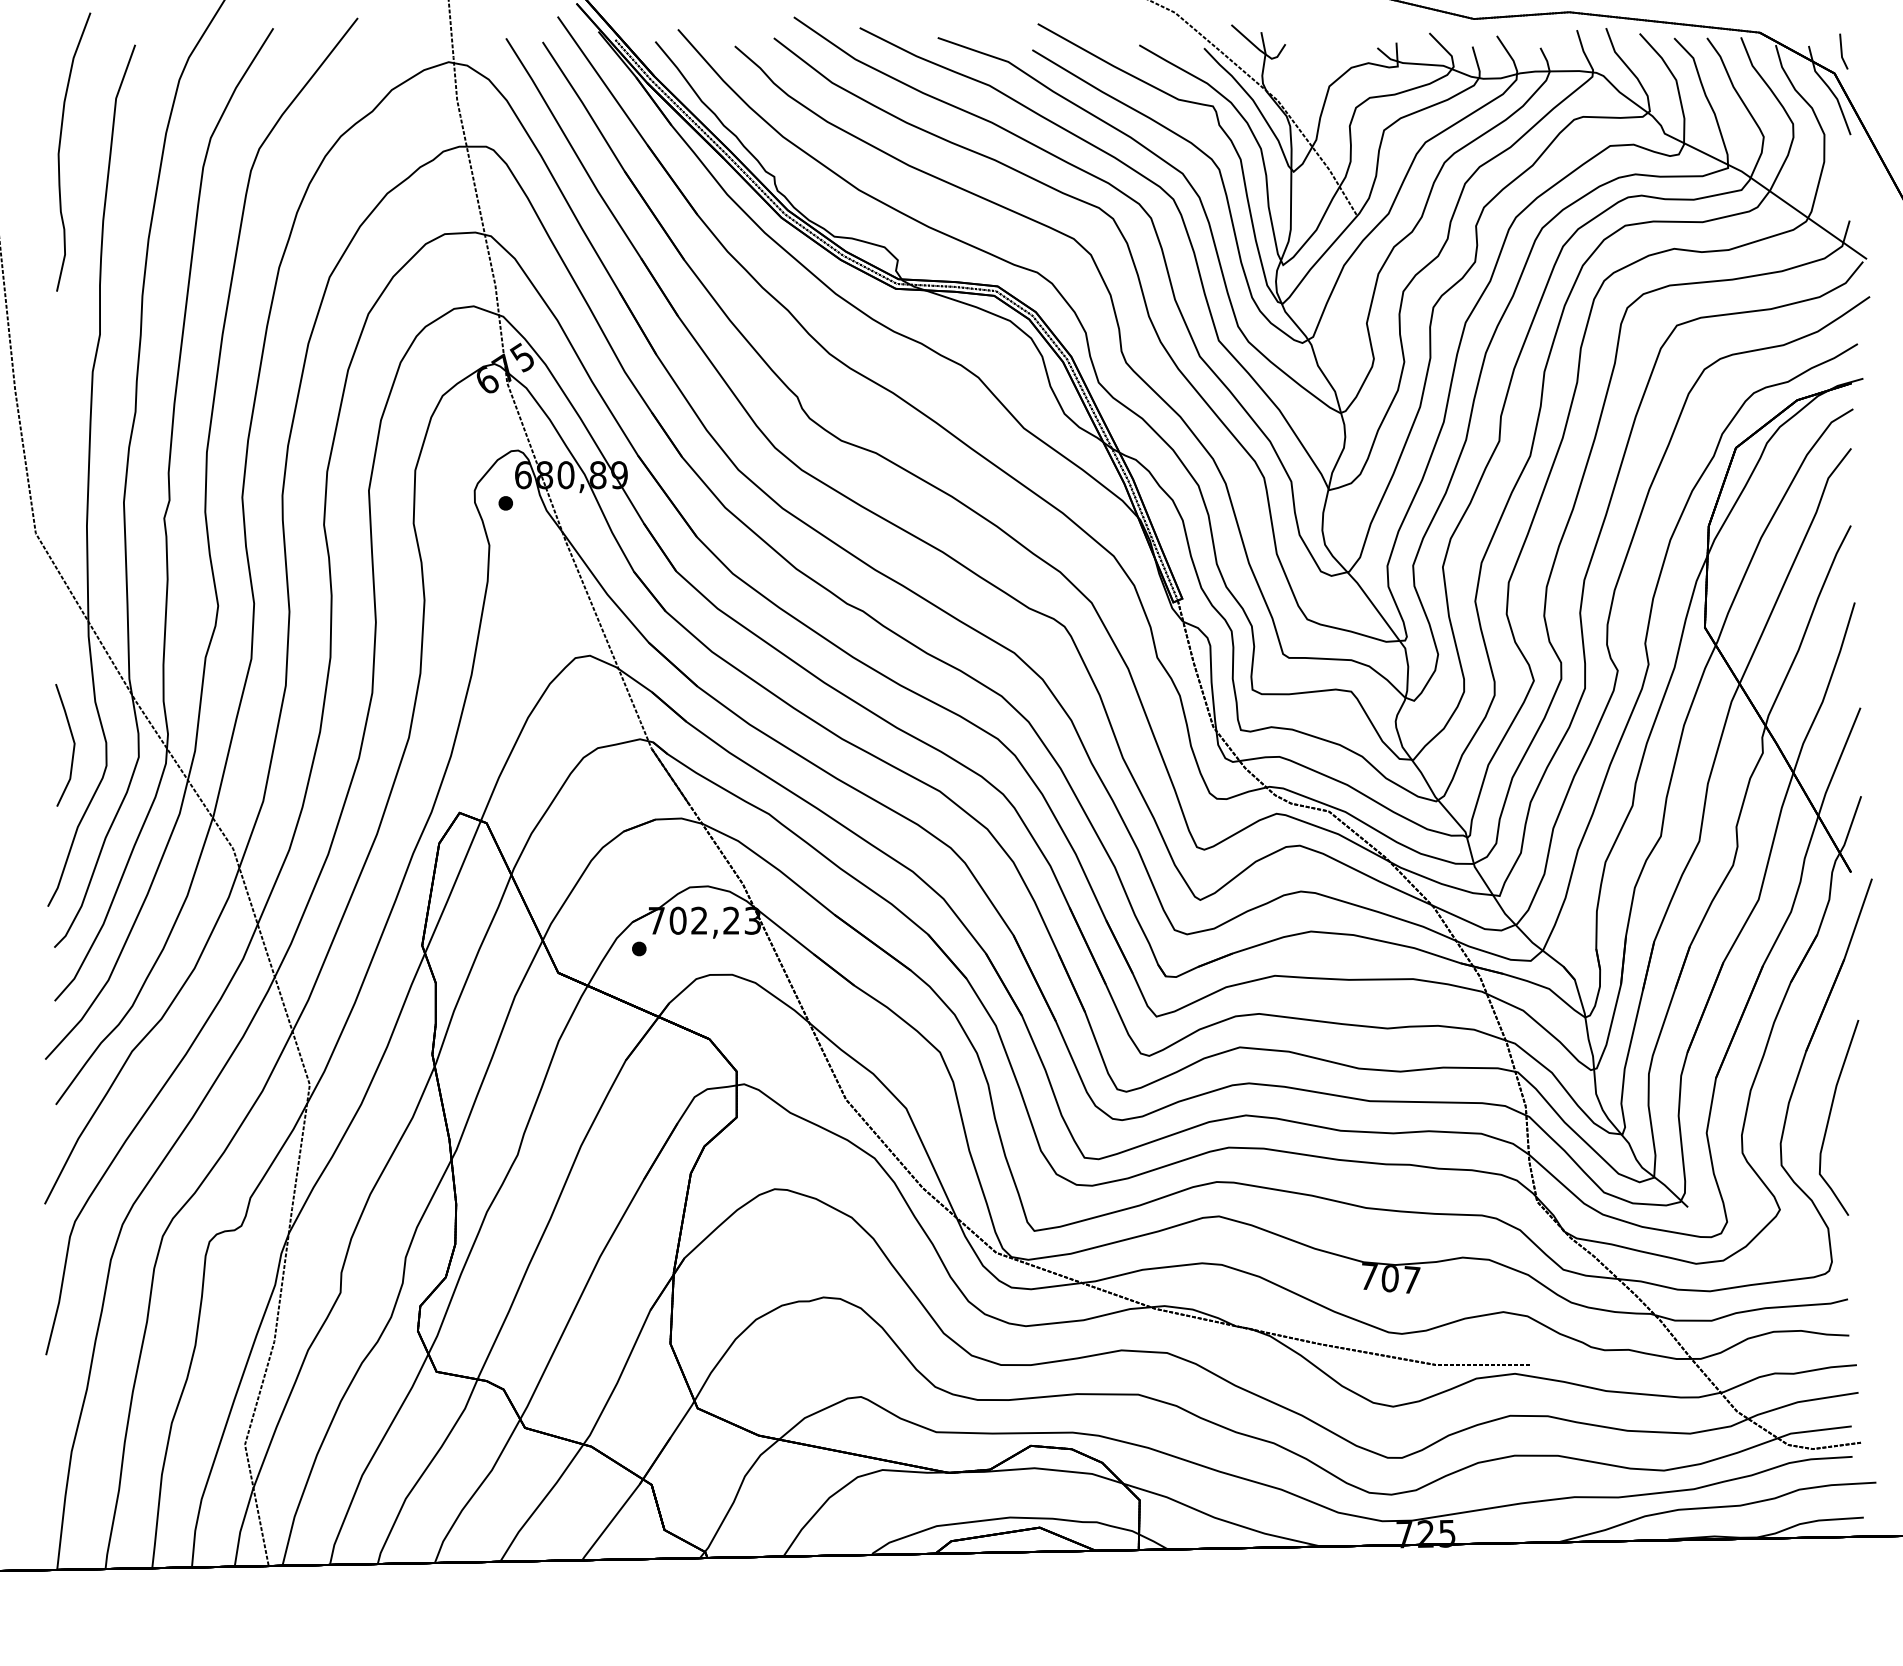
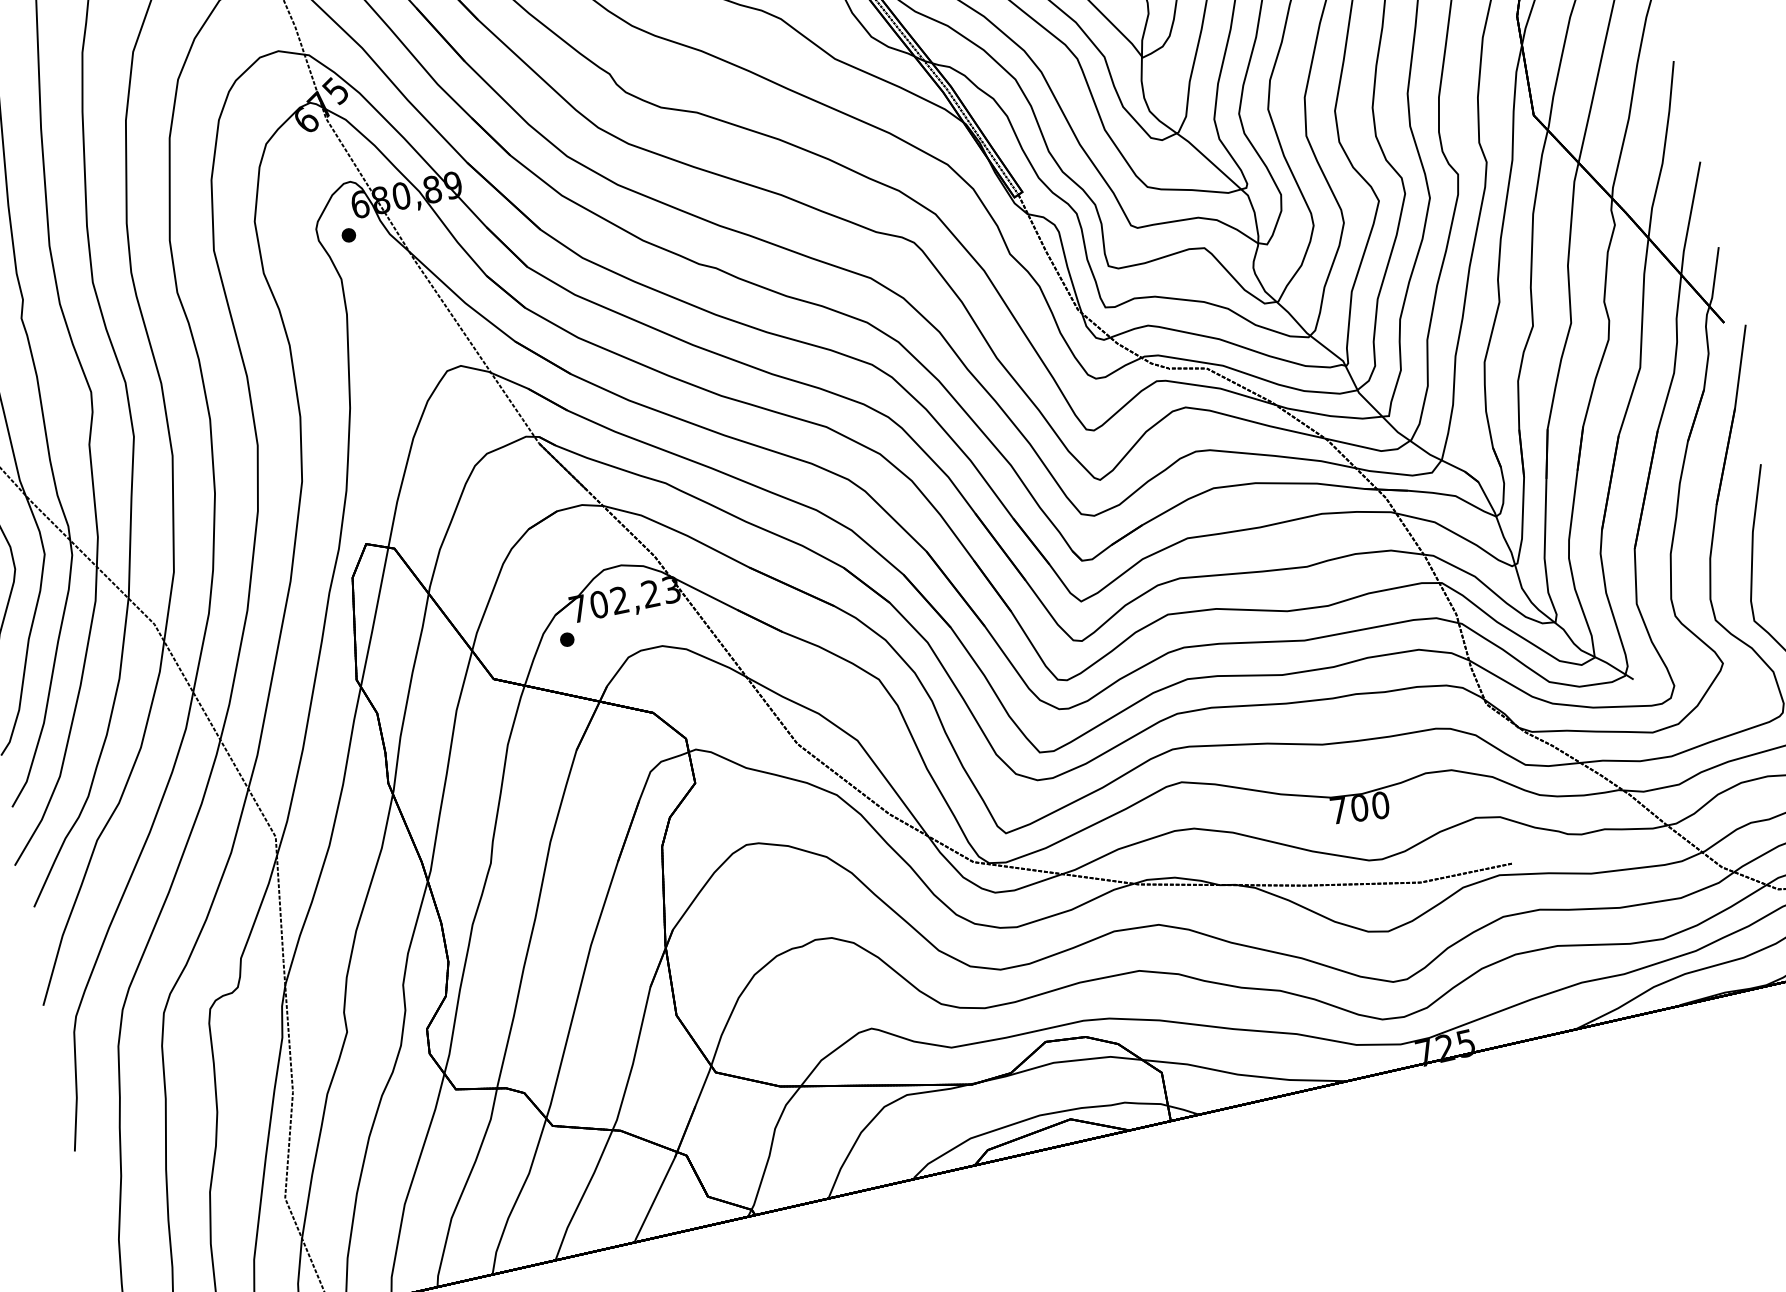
text: (1411, 1280) -> (1380, 805), 707 -> 700

